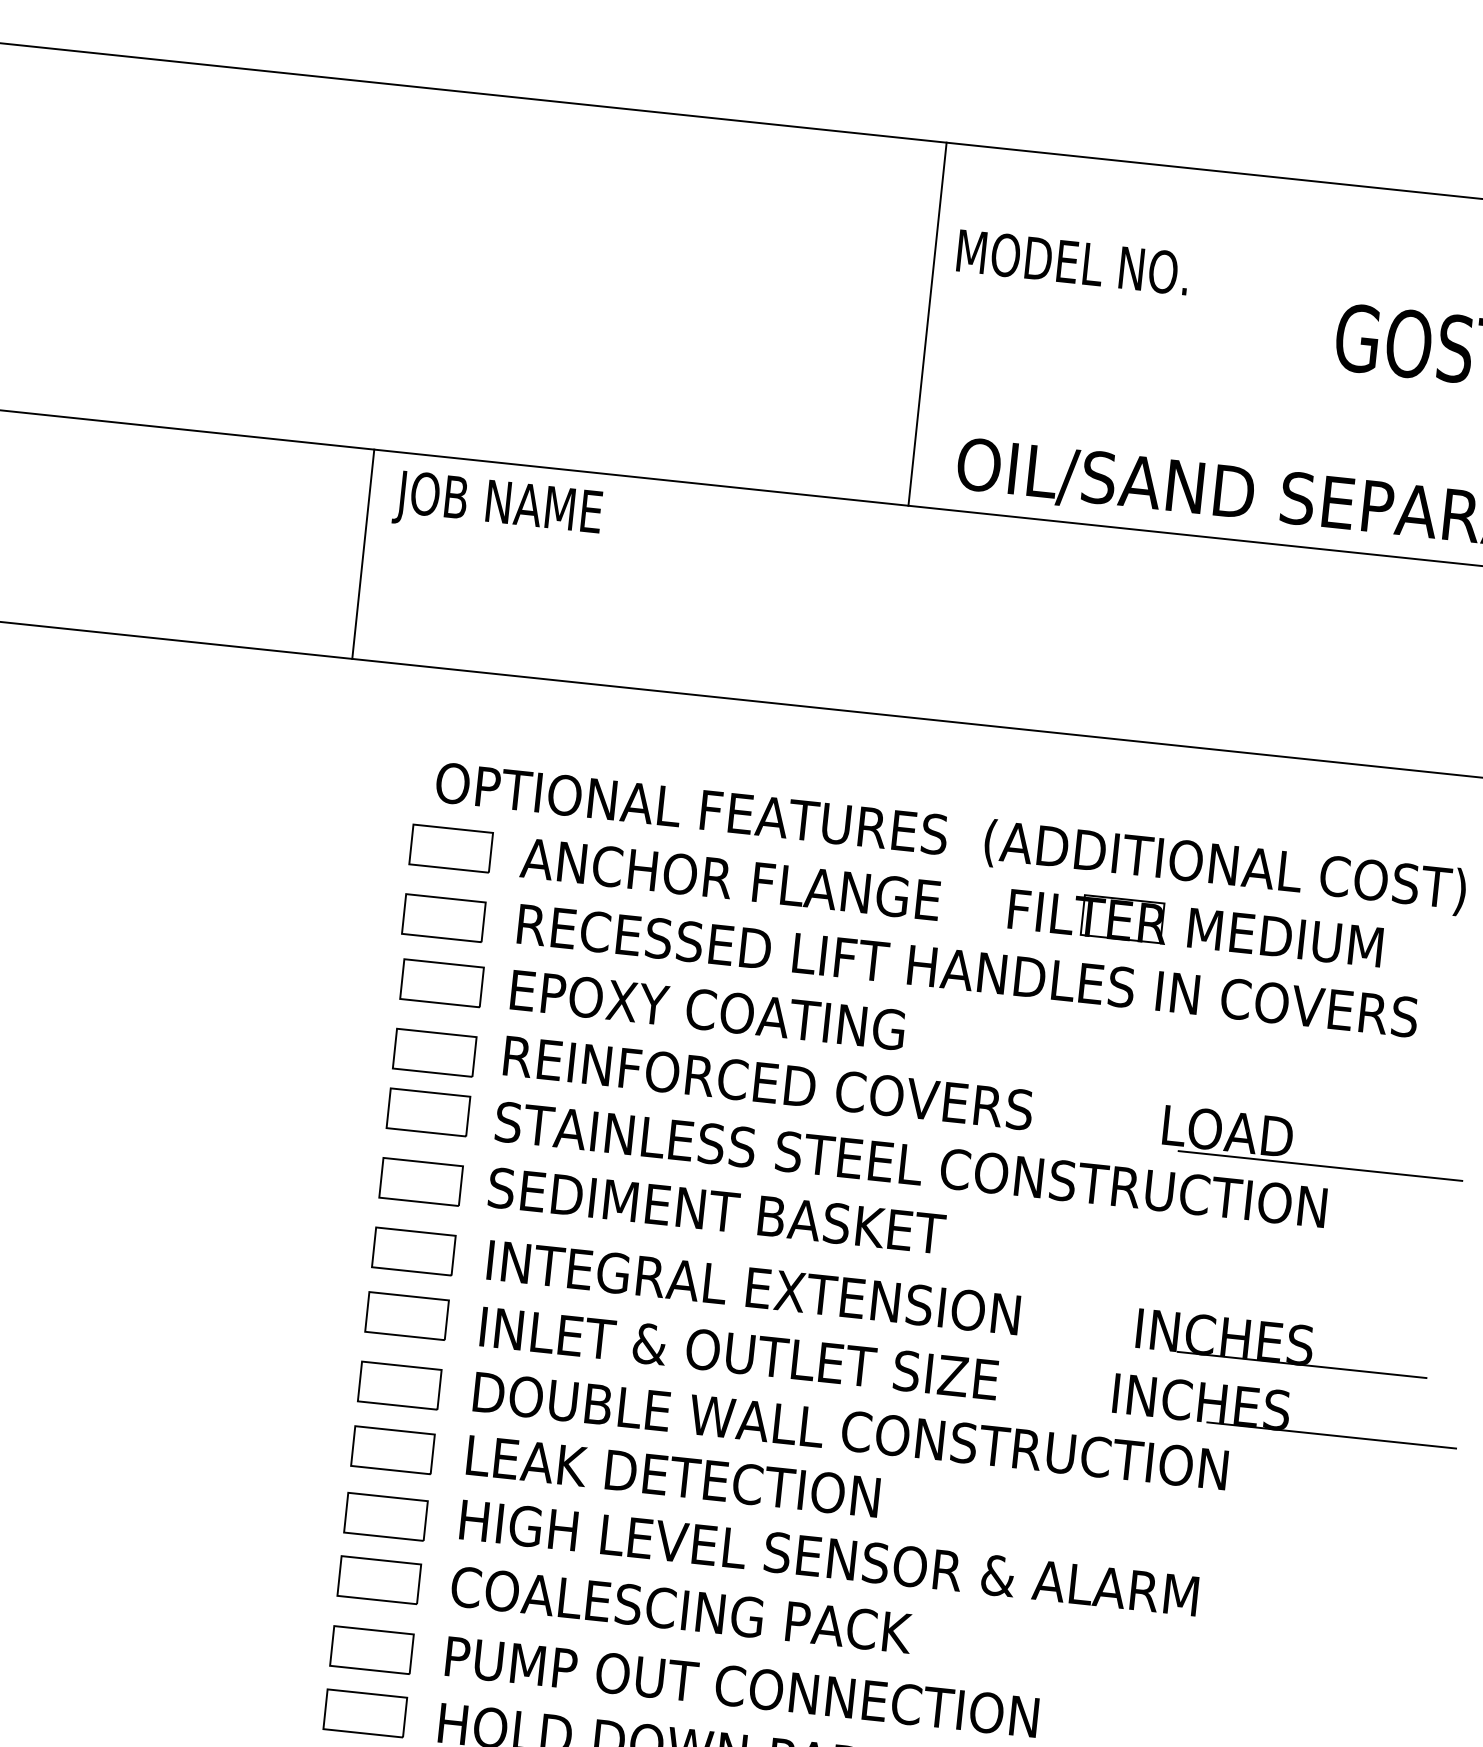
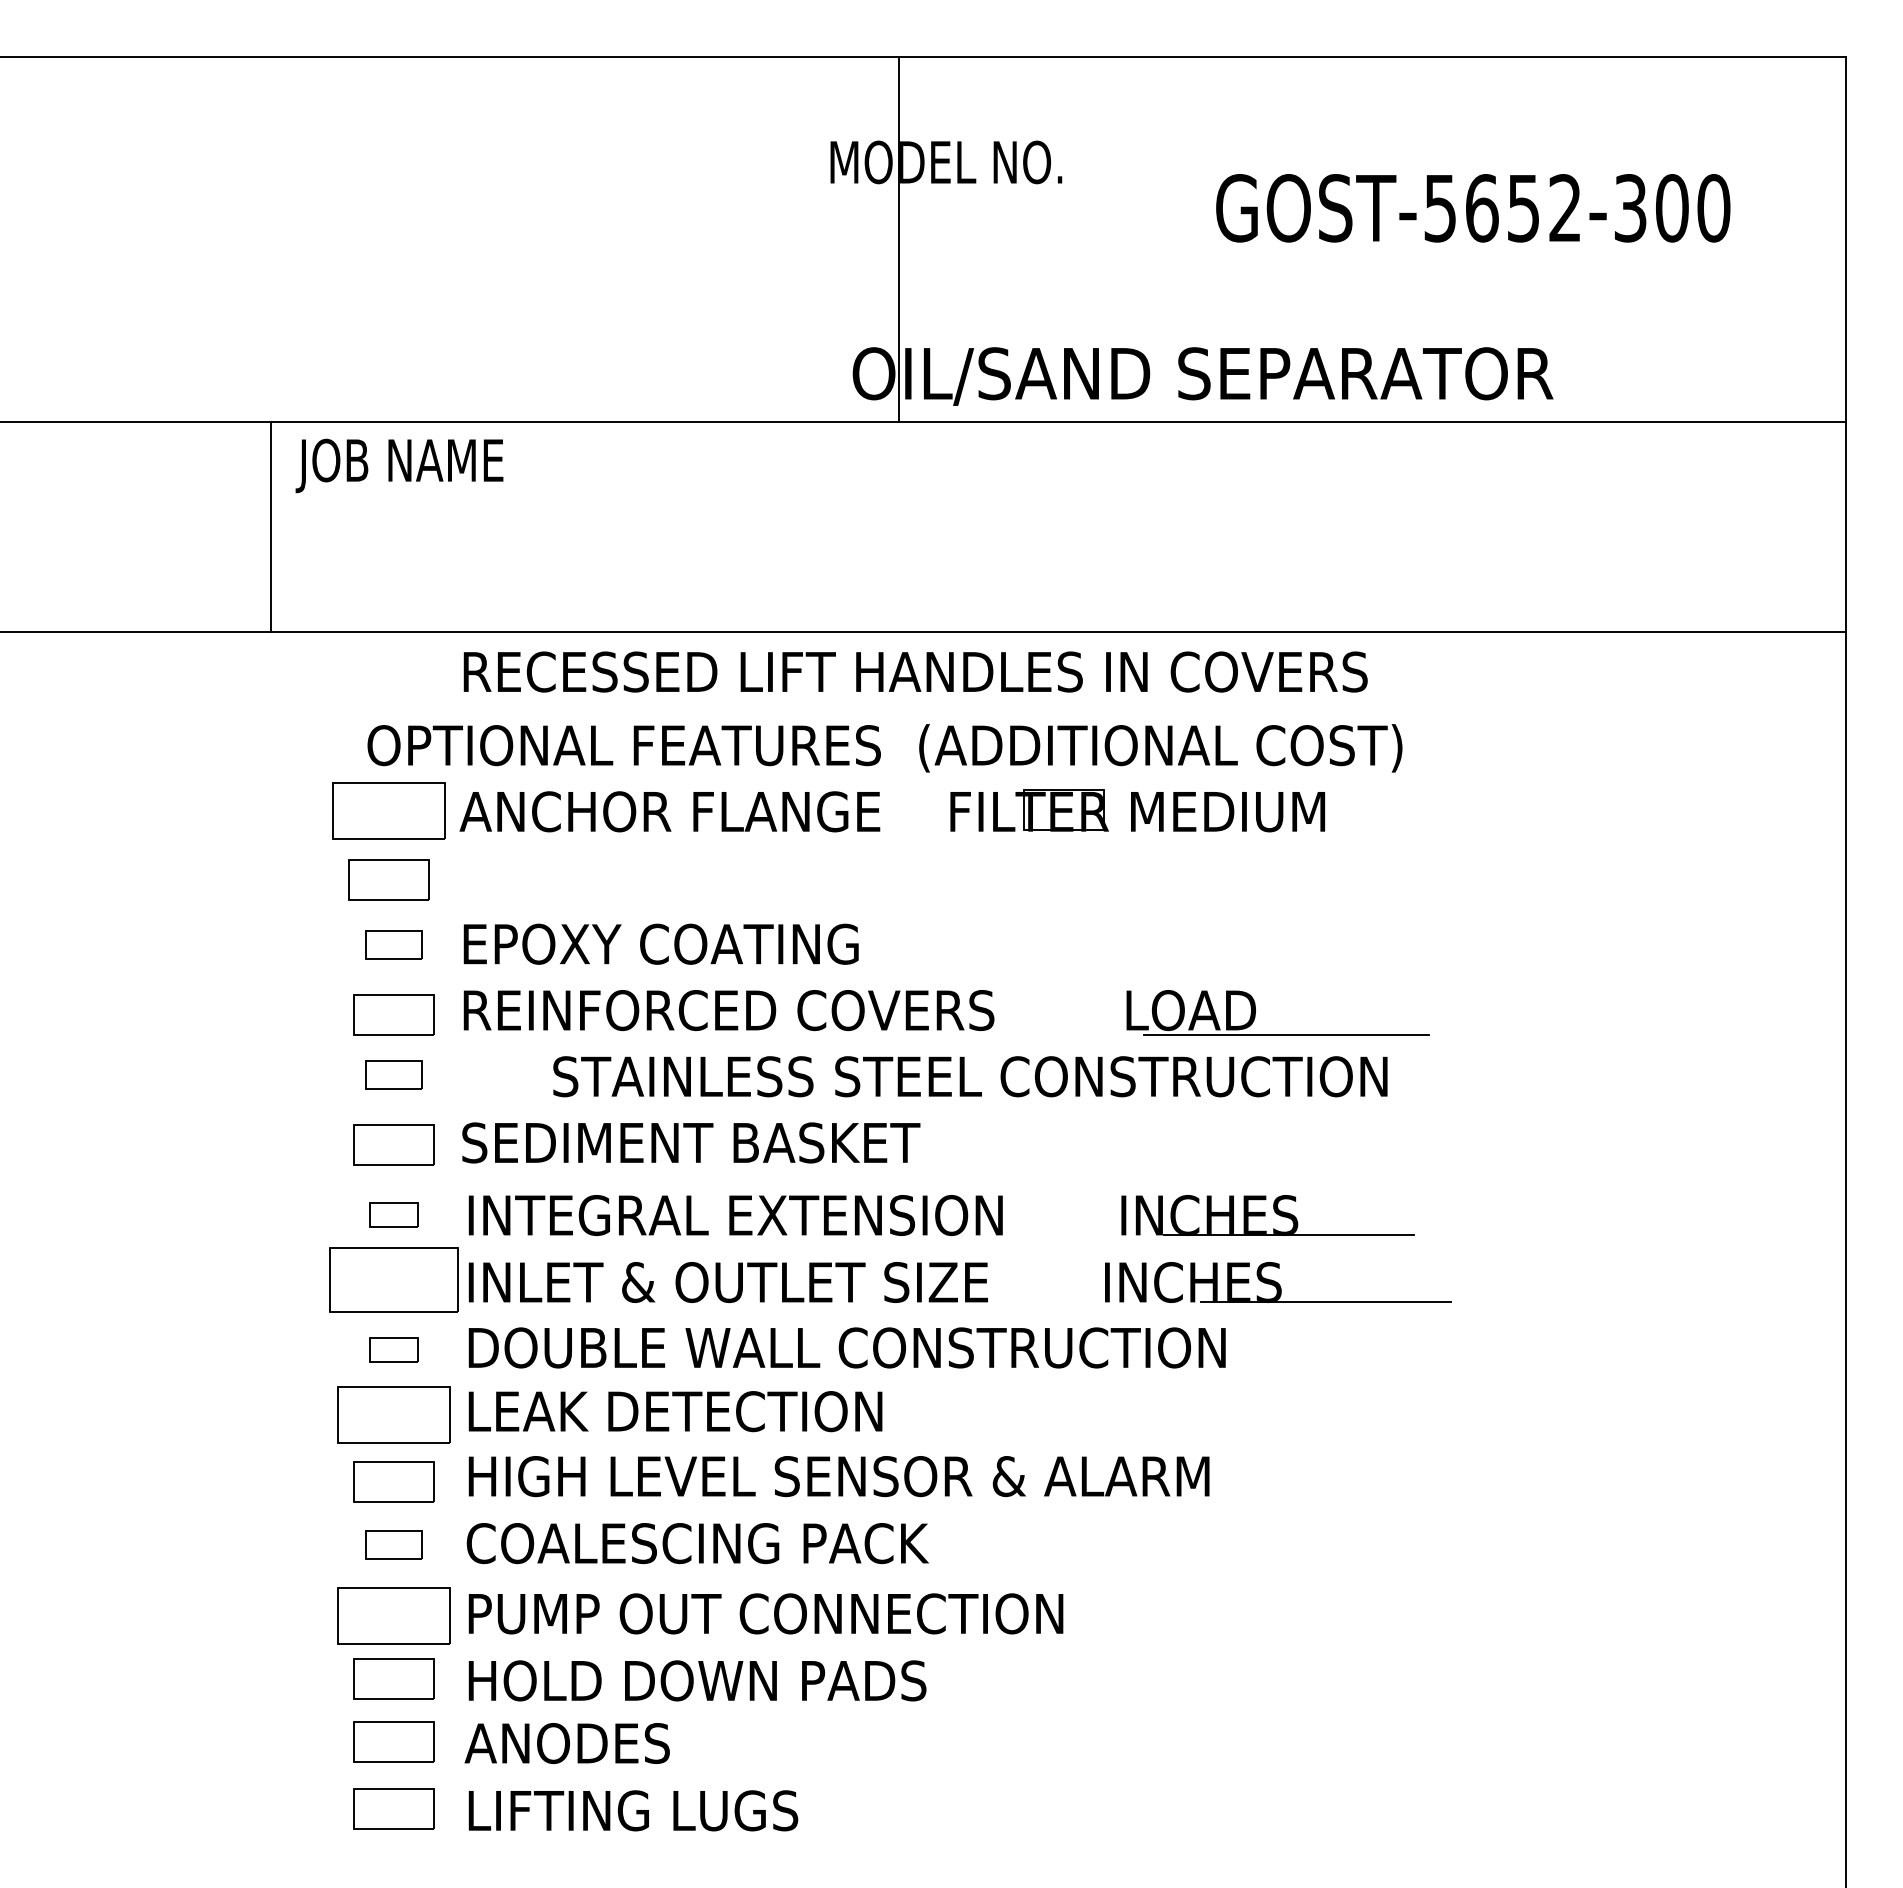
line: (927, 323) -> (898, 238), moved
part: (450, 847) -> (388, 809), size x1.4
text: (967, 970) -> (915, 671), moved
part: (441, 982) -> (393, 944), size x0.7
part: (428, 1111) -> (393, 1074), size x0.7
text: (911, 1164) -> (970, 1076), moved
part: (413, 1250) -> (393, 1214), size x0.6
part: (406, 1315) -> (393, 1279), size x1.6
part: (399, 1385) -> (393, 1349), size x0.6
part: (392, 1449) -> (393, 1414), size x1.4
part: (378, 1579) -> (393, 1544), size x0.7
part: (371, 1649) -> (393, 1615), size x1.4

